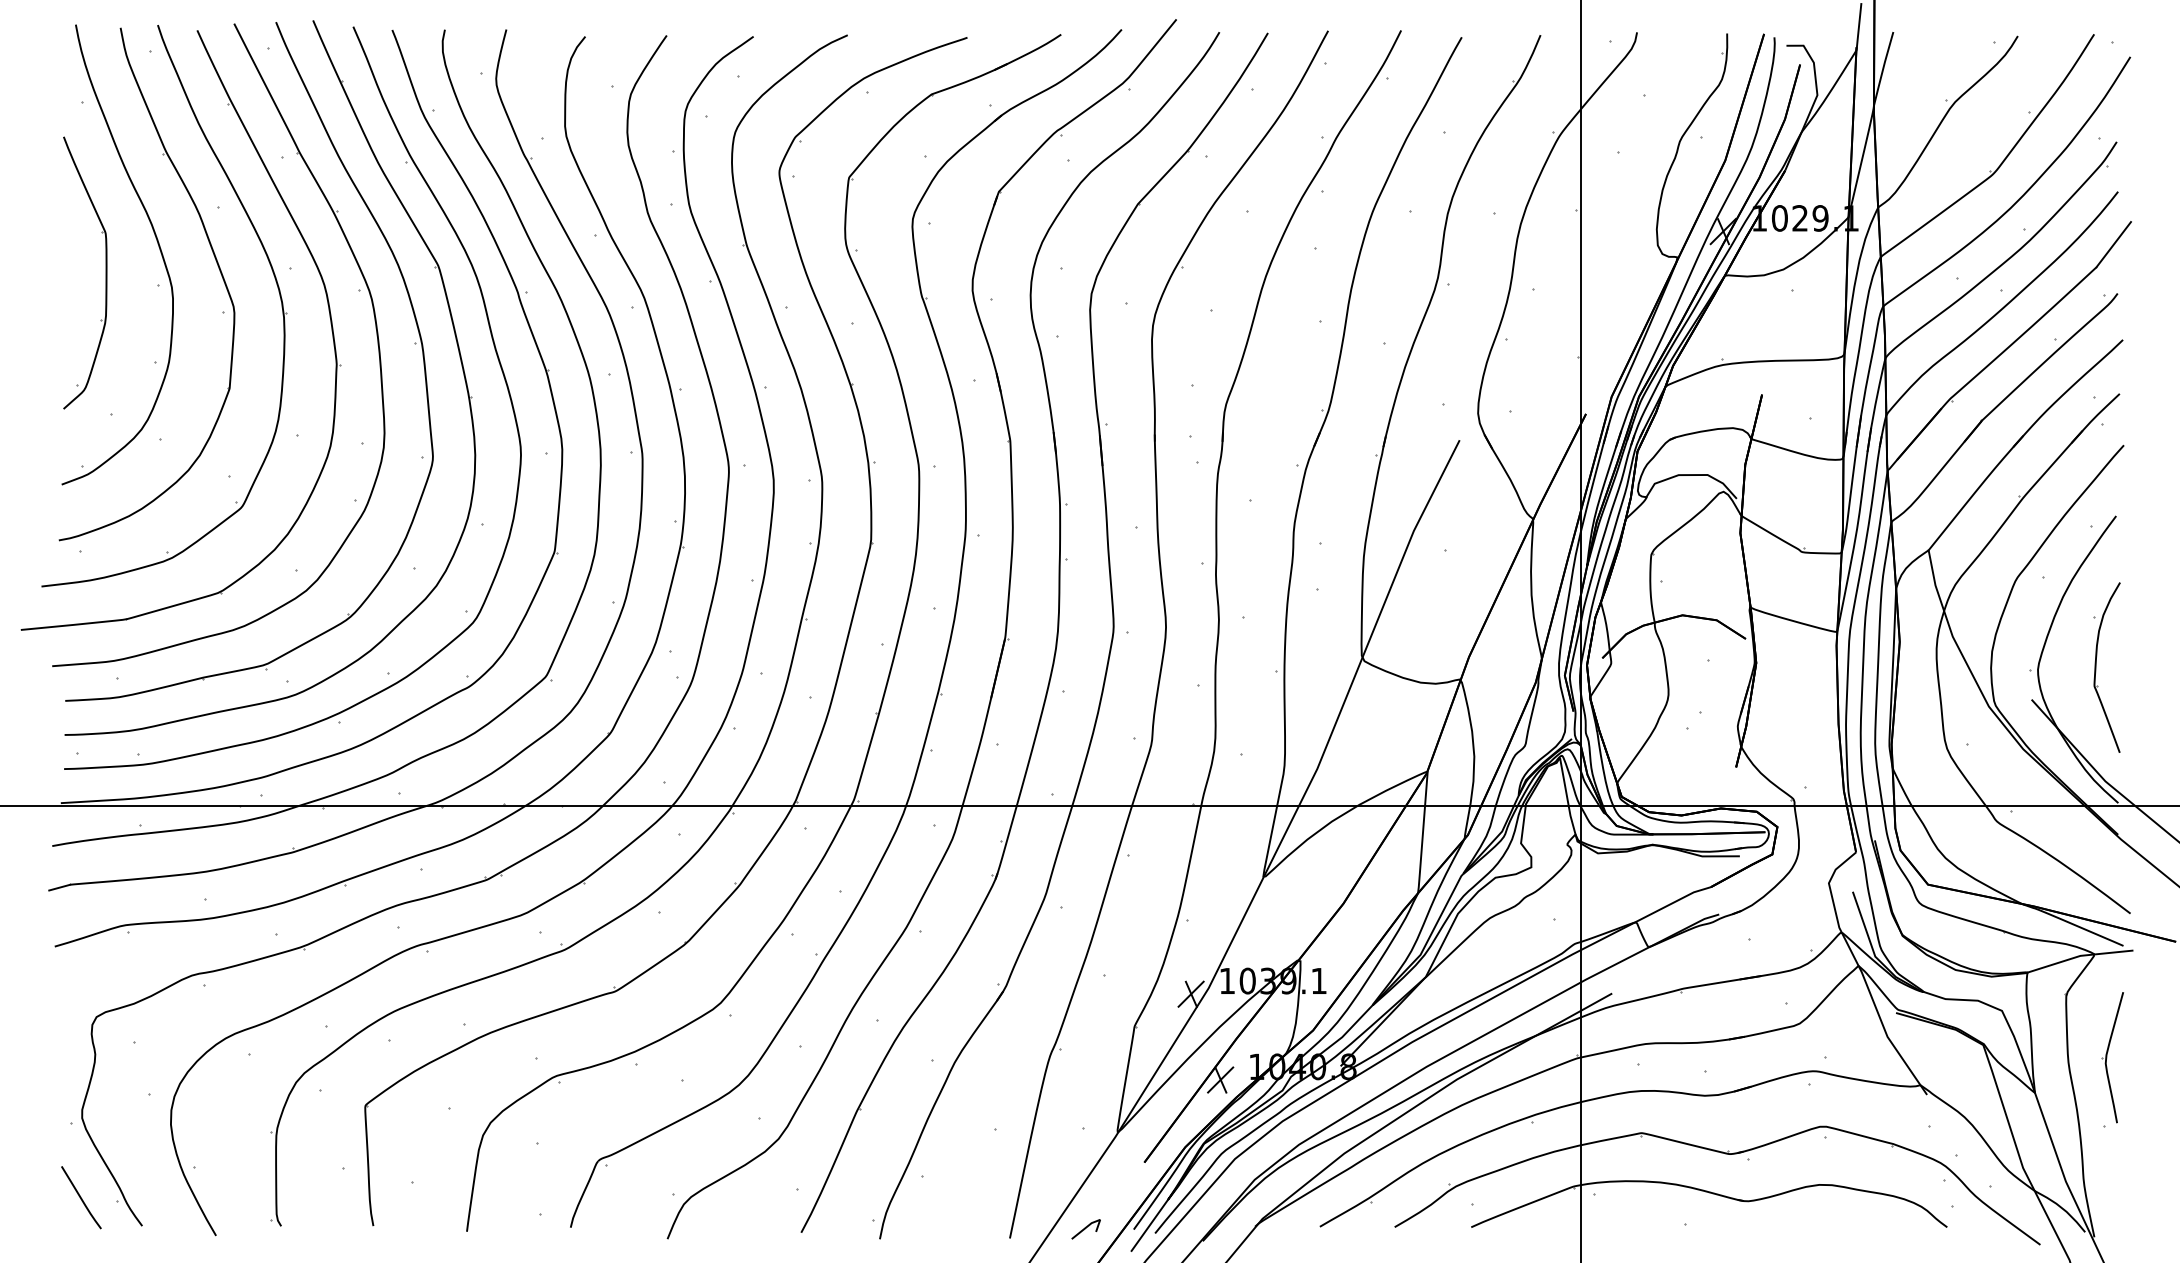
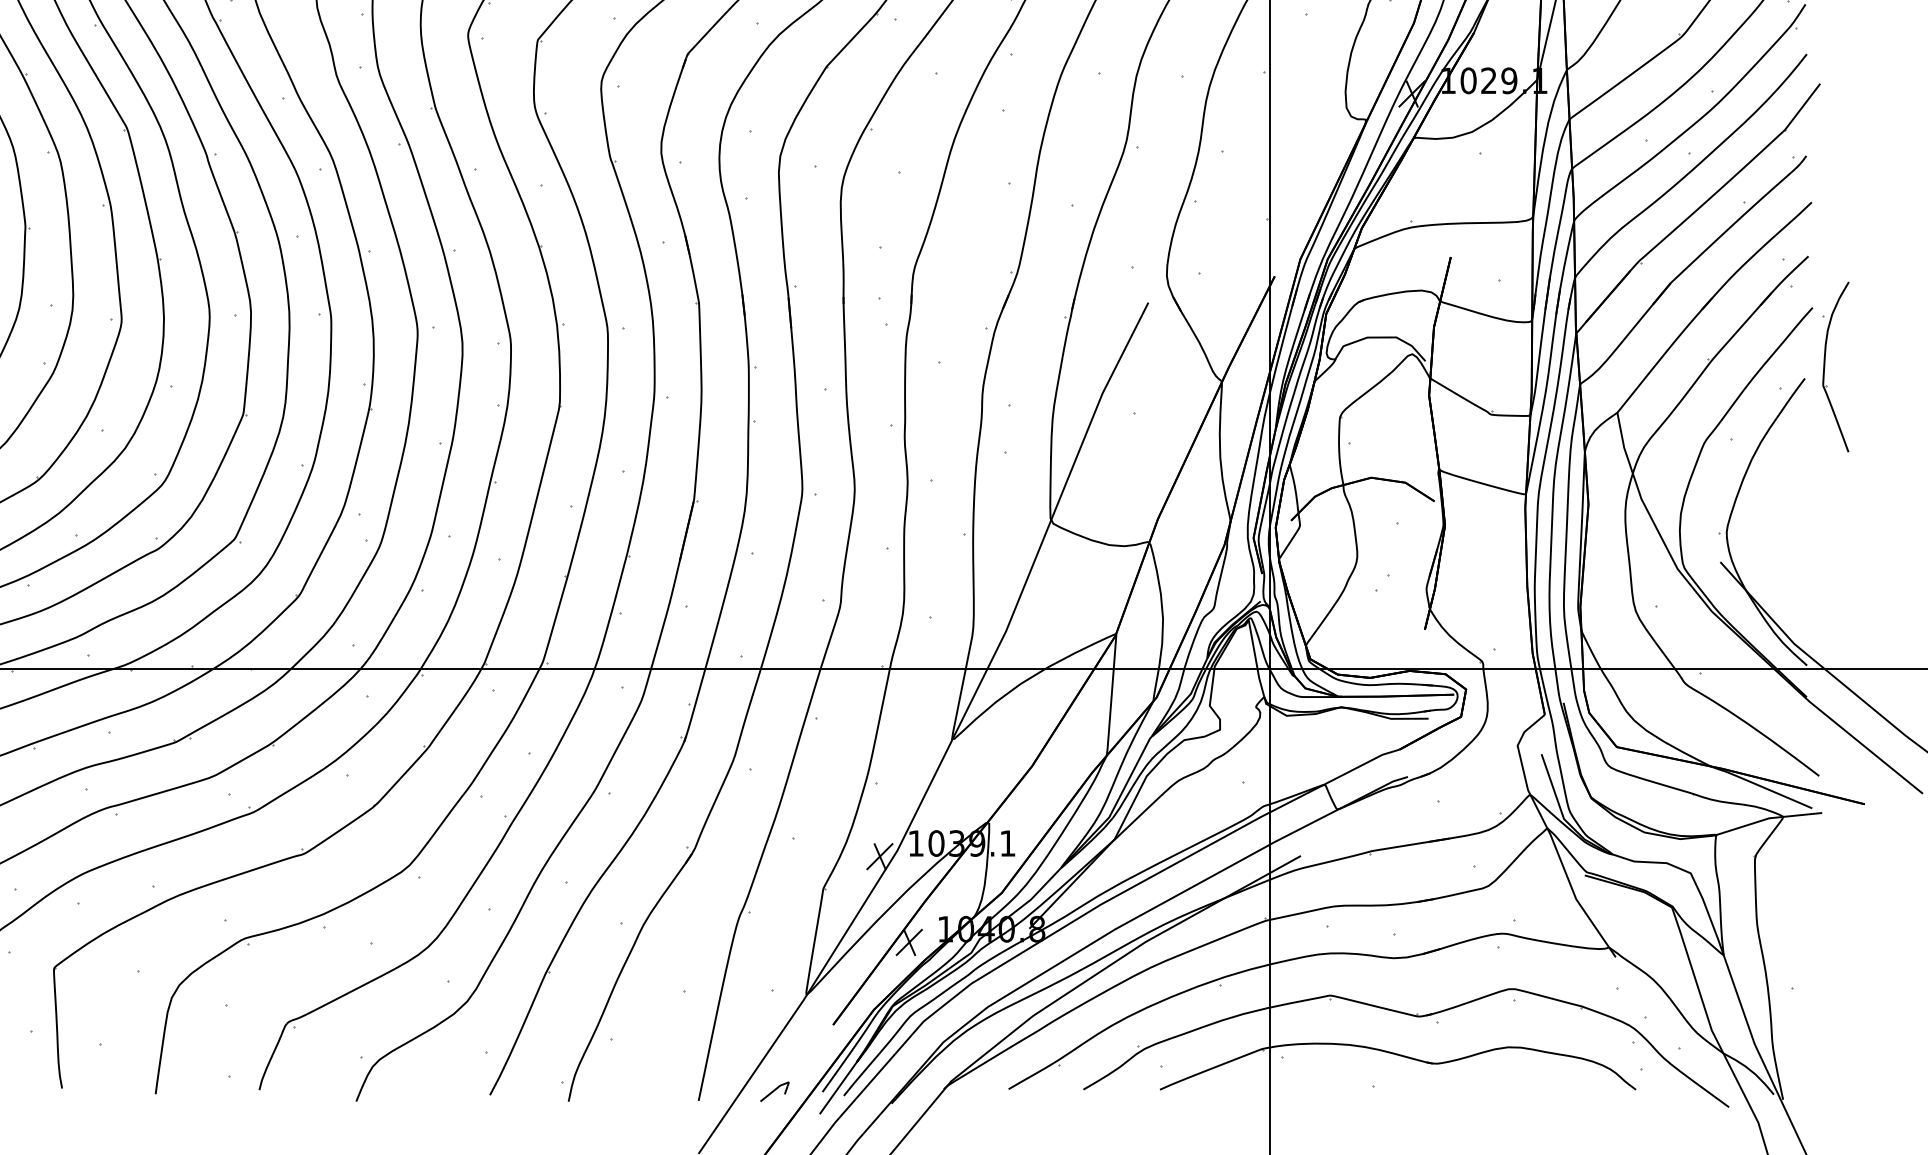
part: (2096, 667) -> (1825, 366), moved
part: (2112, 1057) -> (1801, 919), removed

